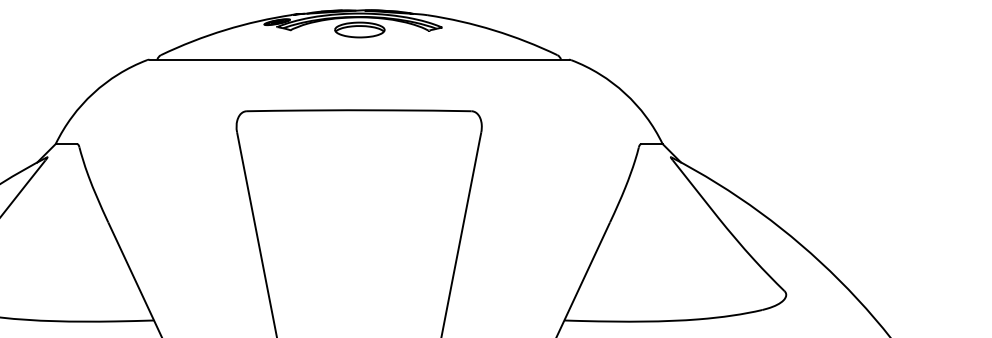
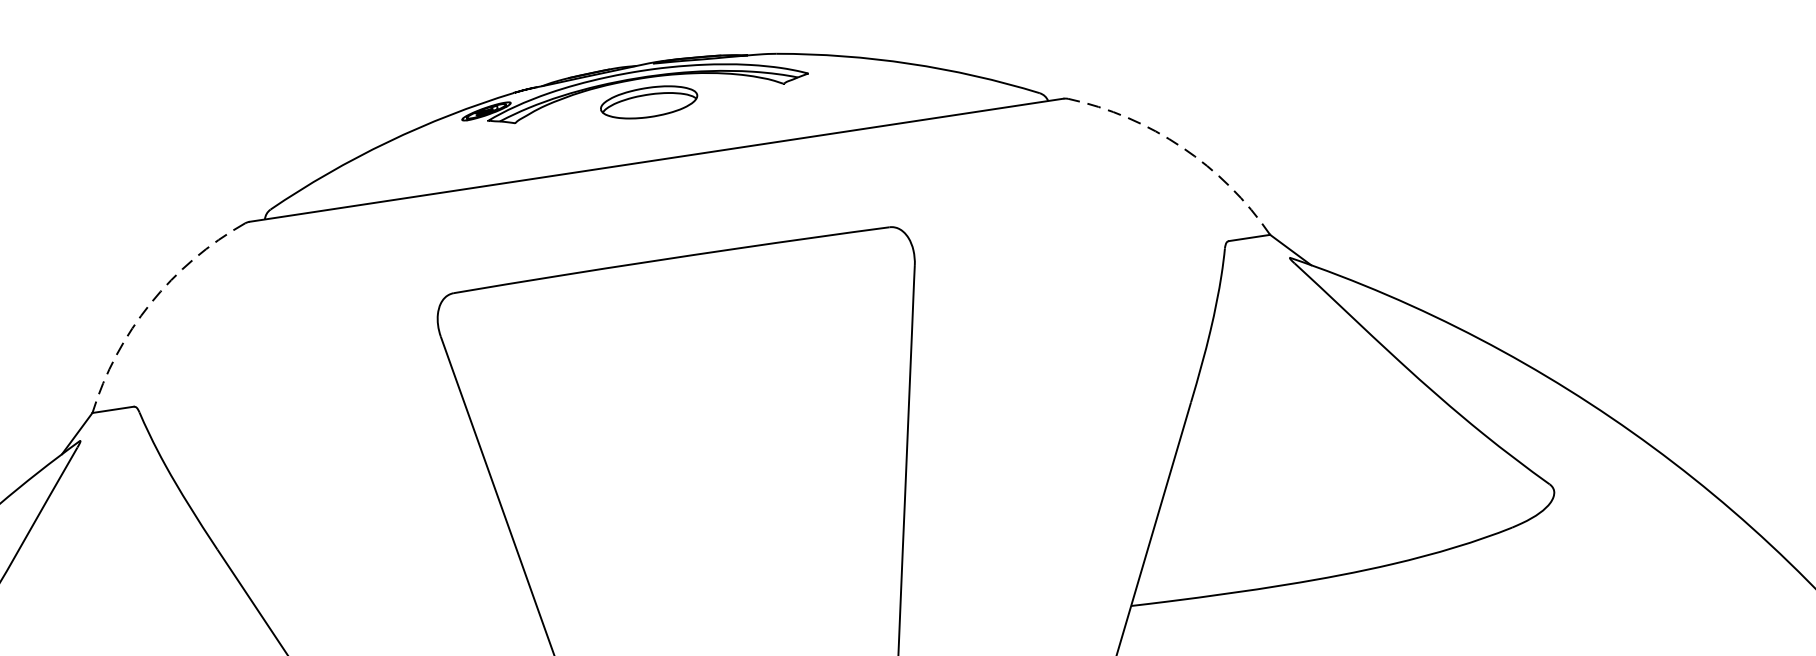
arc: (93, 93) -> (150, 303), solid -> dashed
arc: (625, 93) -> (1183, 147), solid -> dashed

